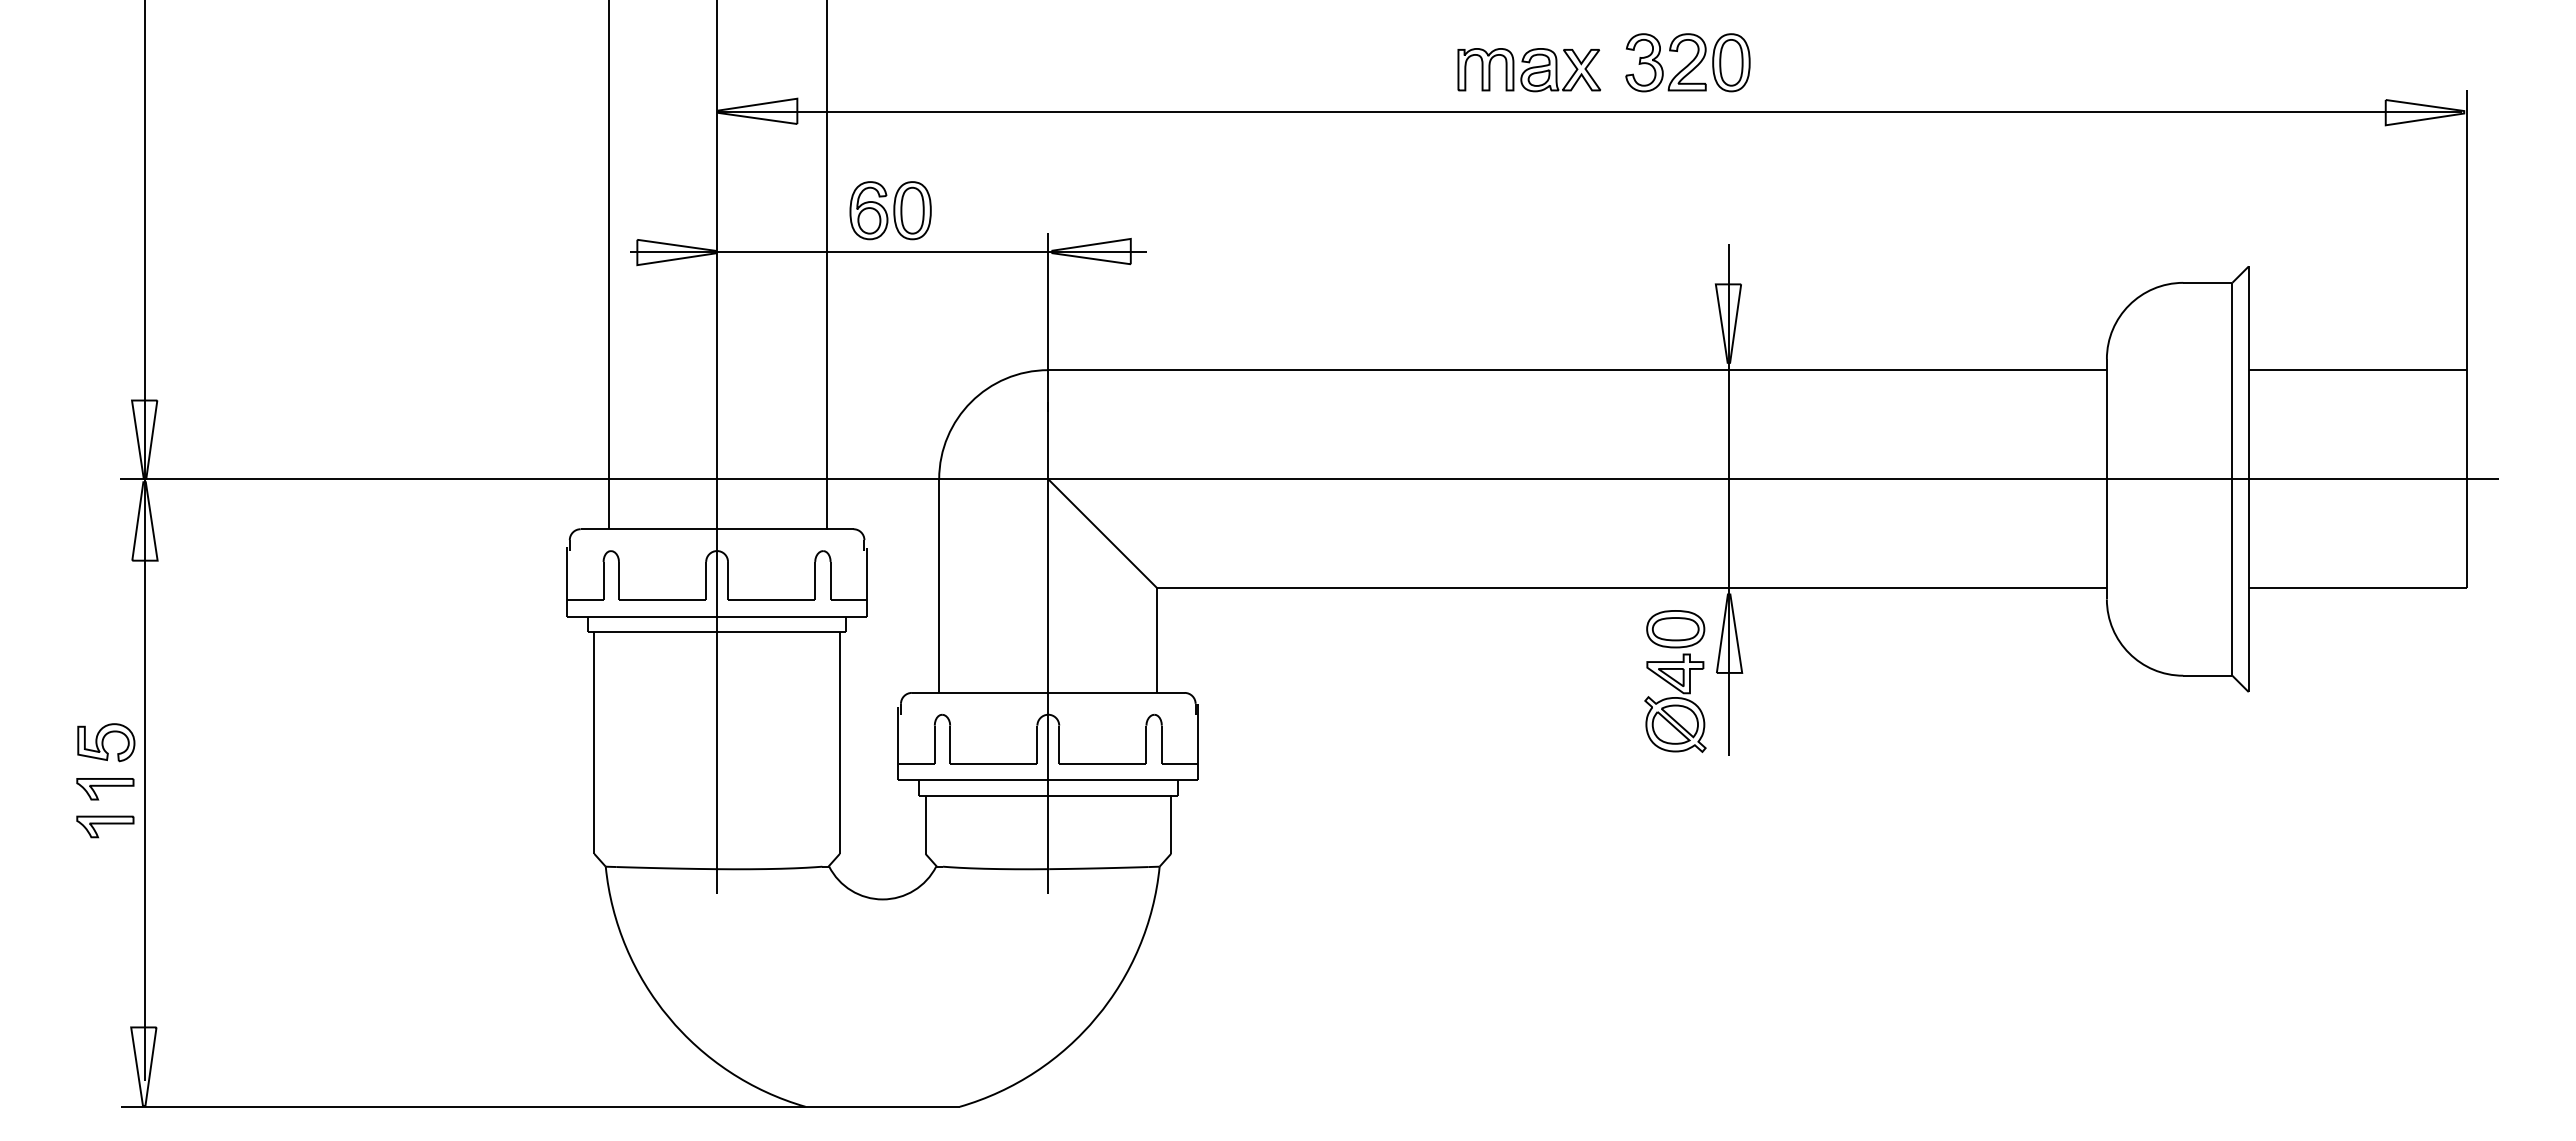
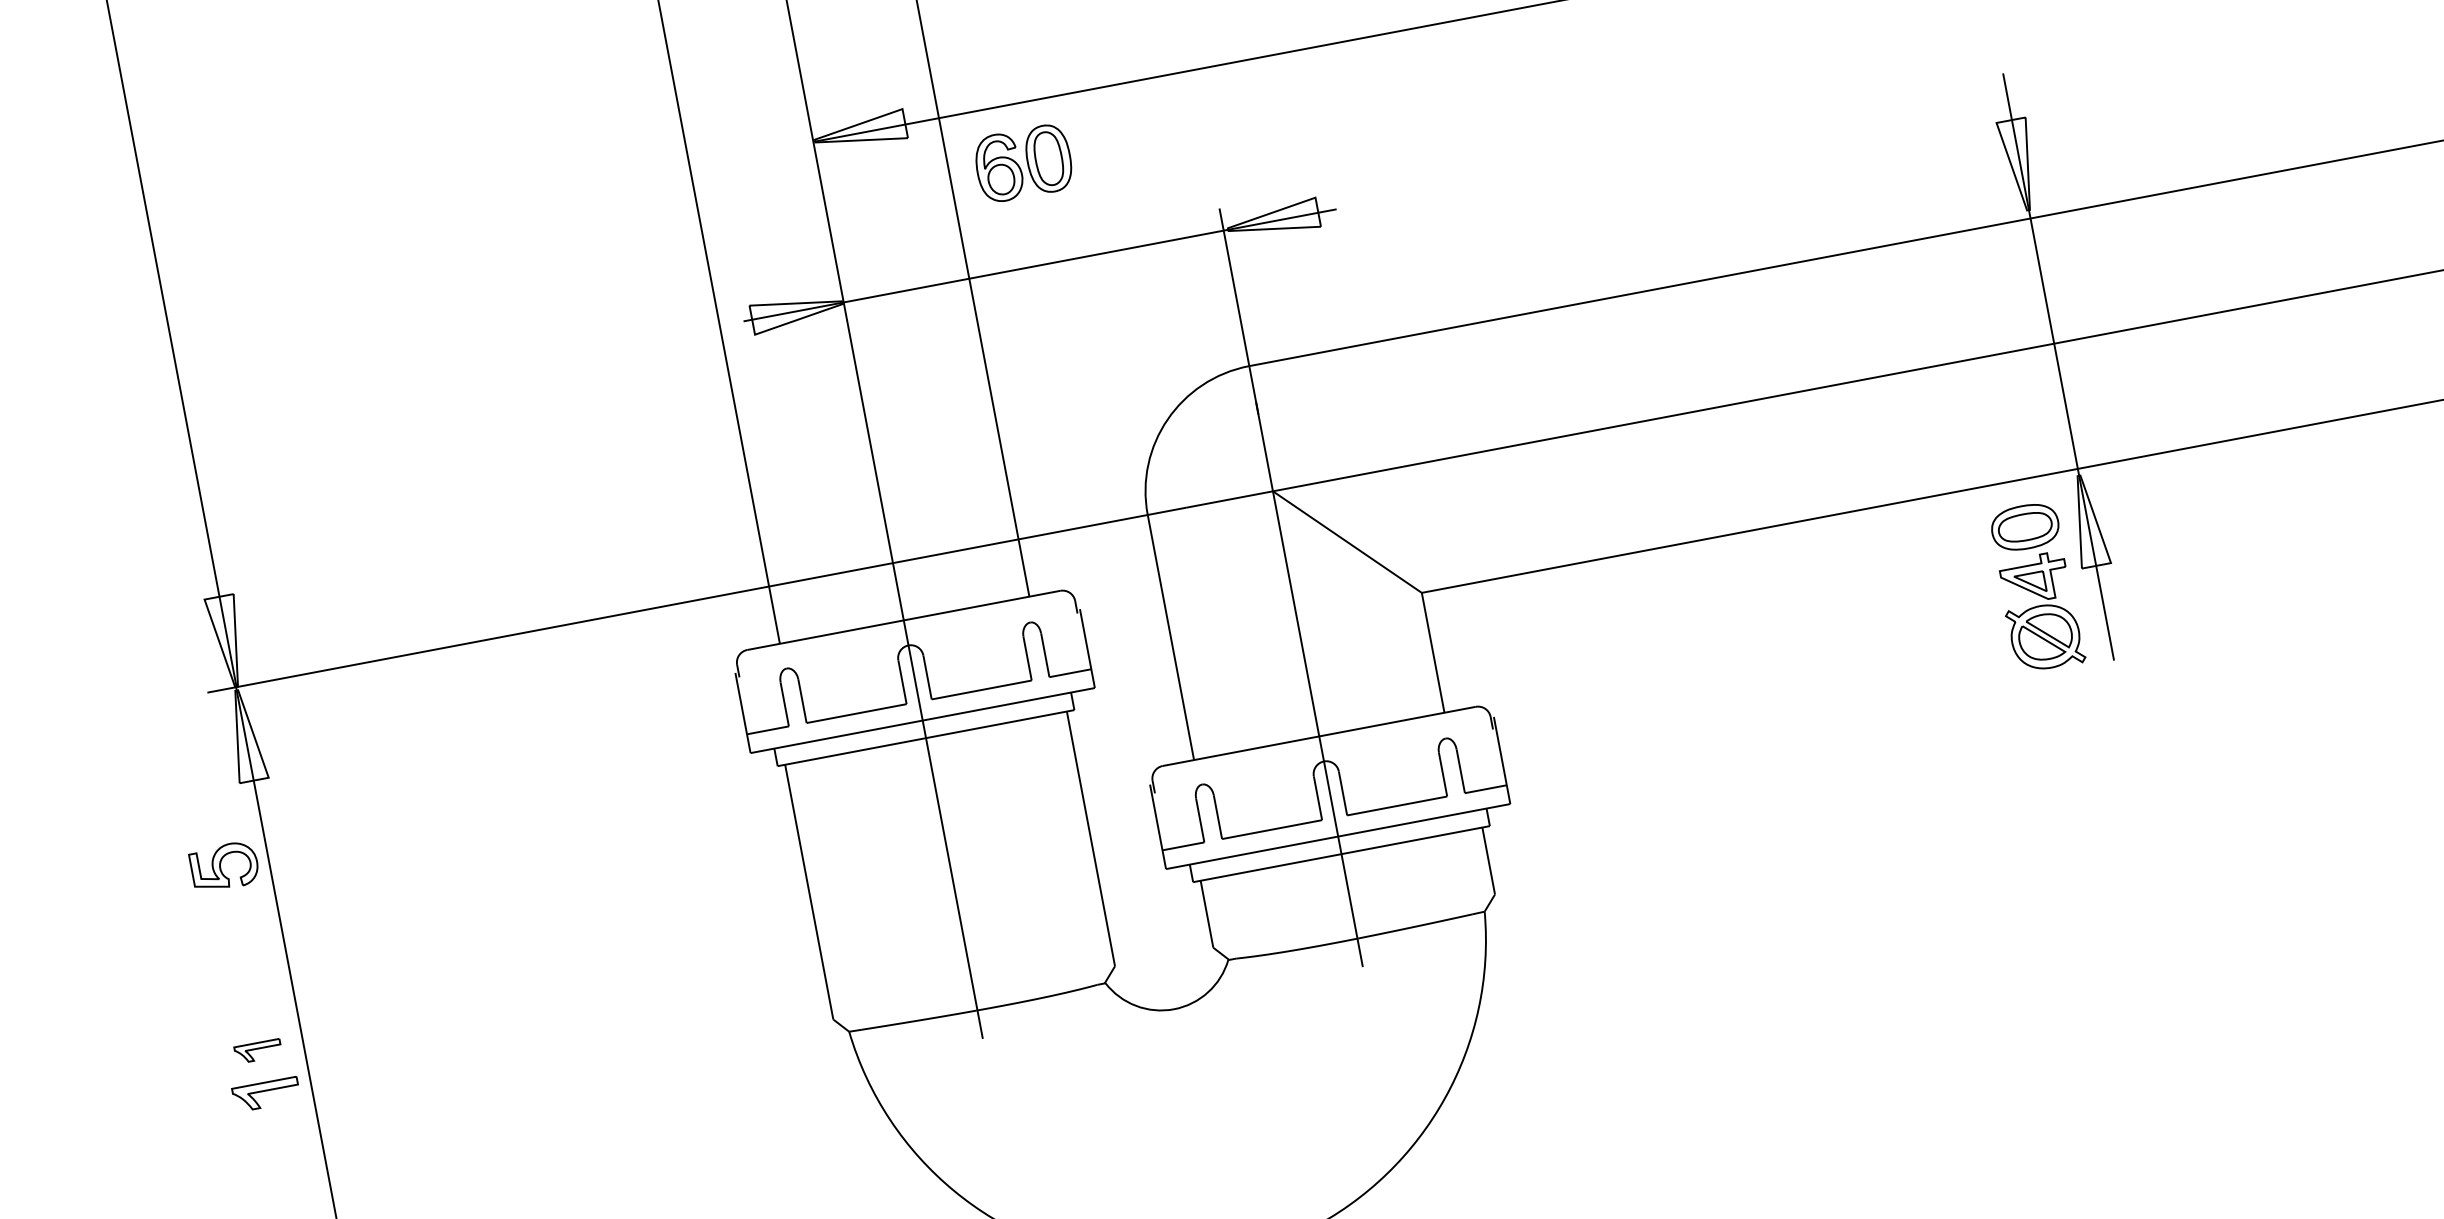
part: (890, 210) -> (1023, 163), moved
part: (106, 742) -> (224, 866), moved
part: (105, 789) -> (258, 1051), size x0.7

